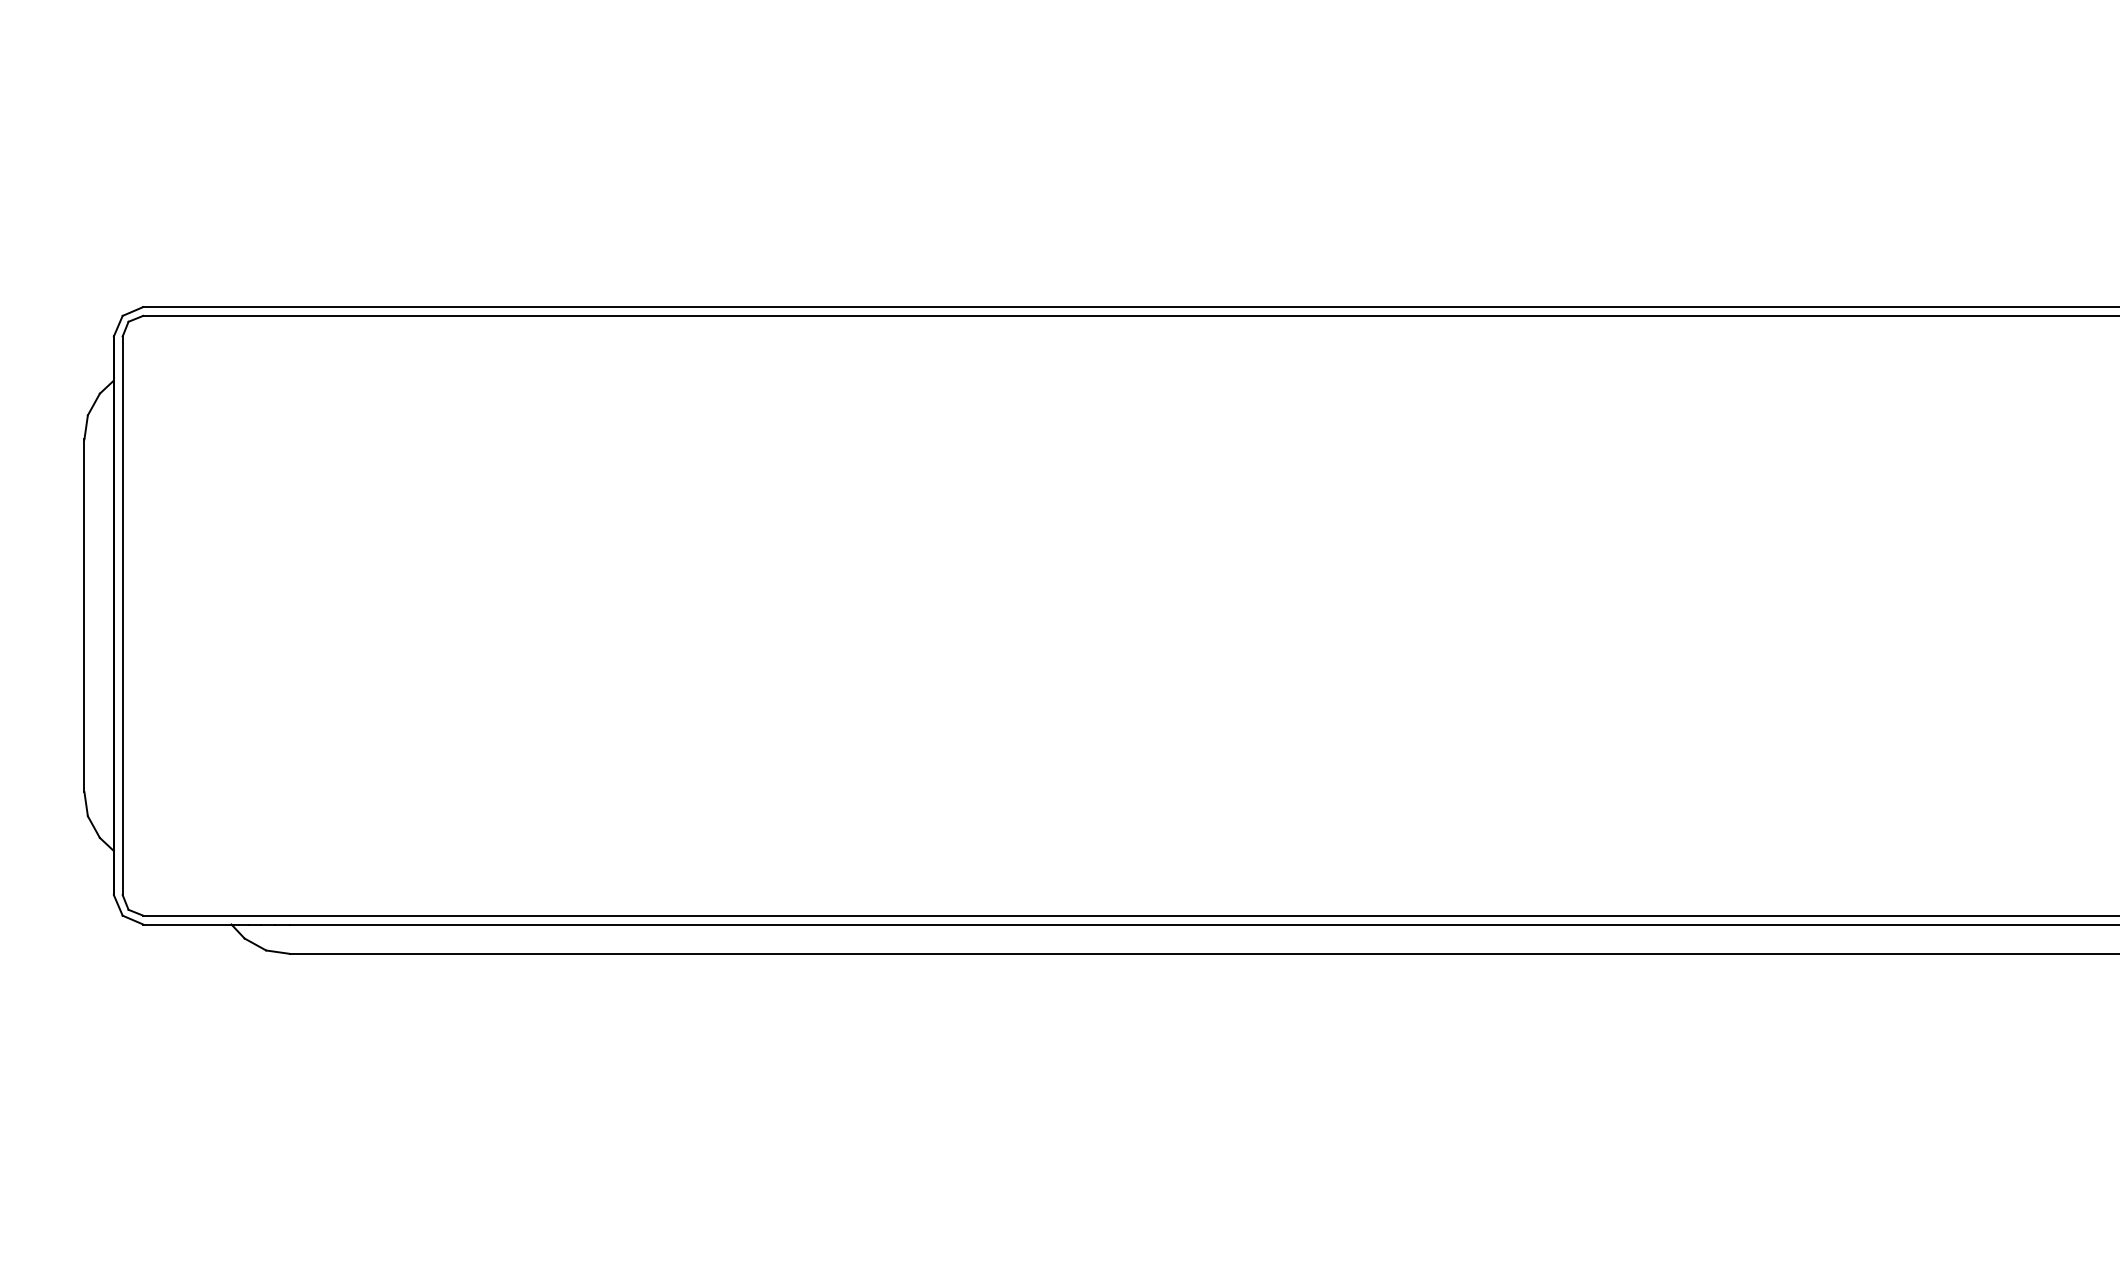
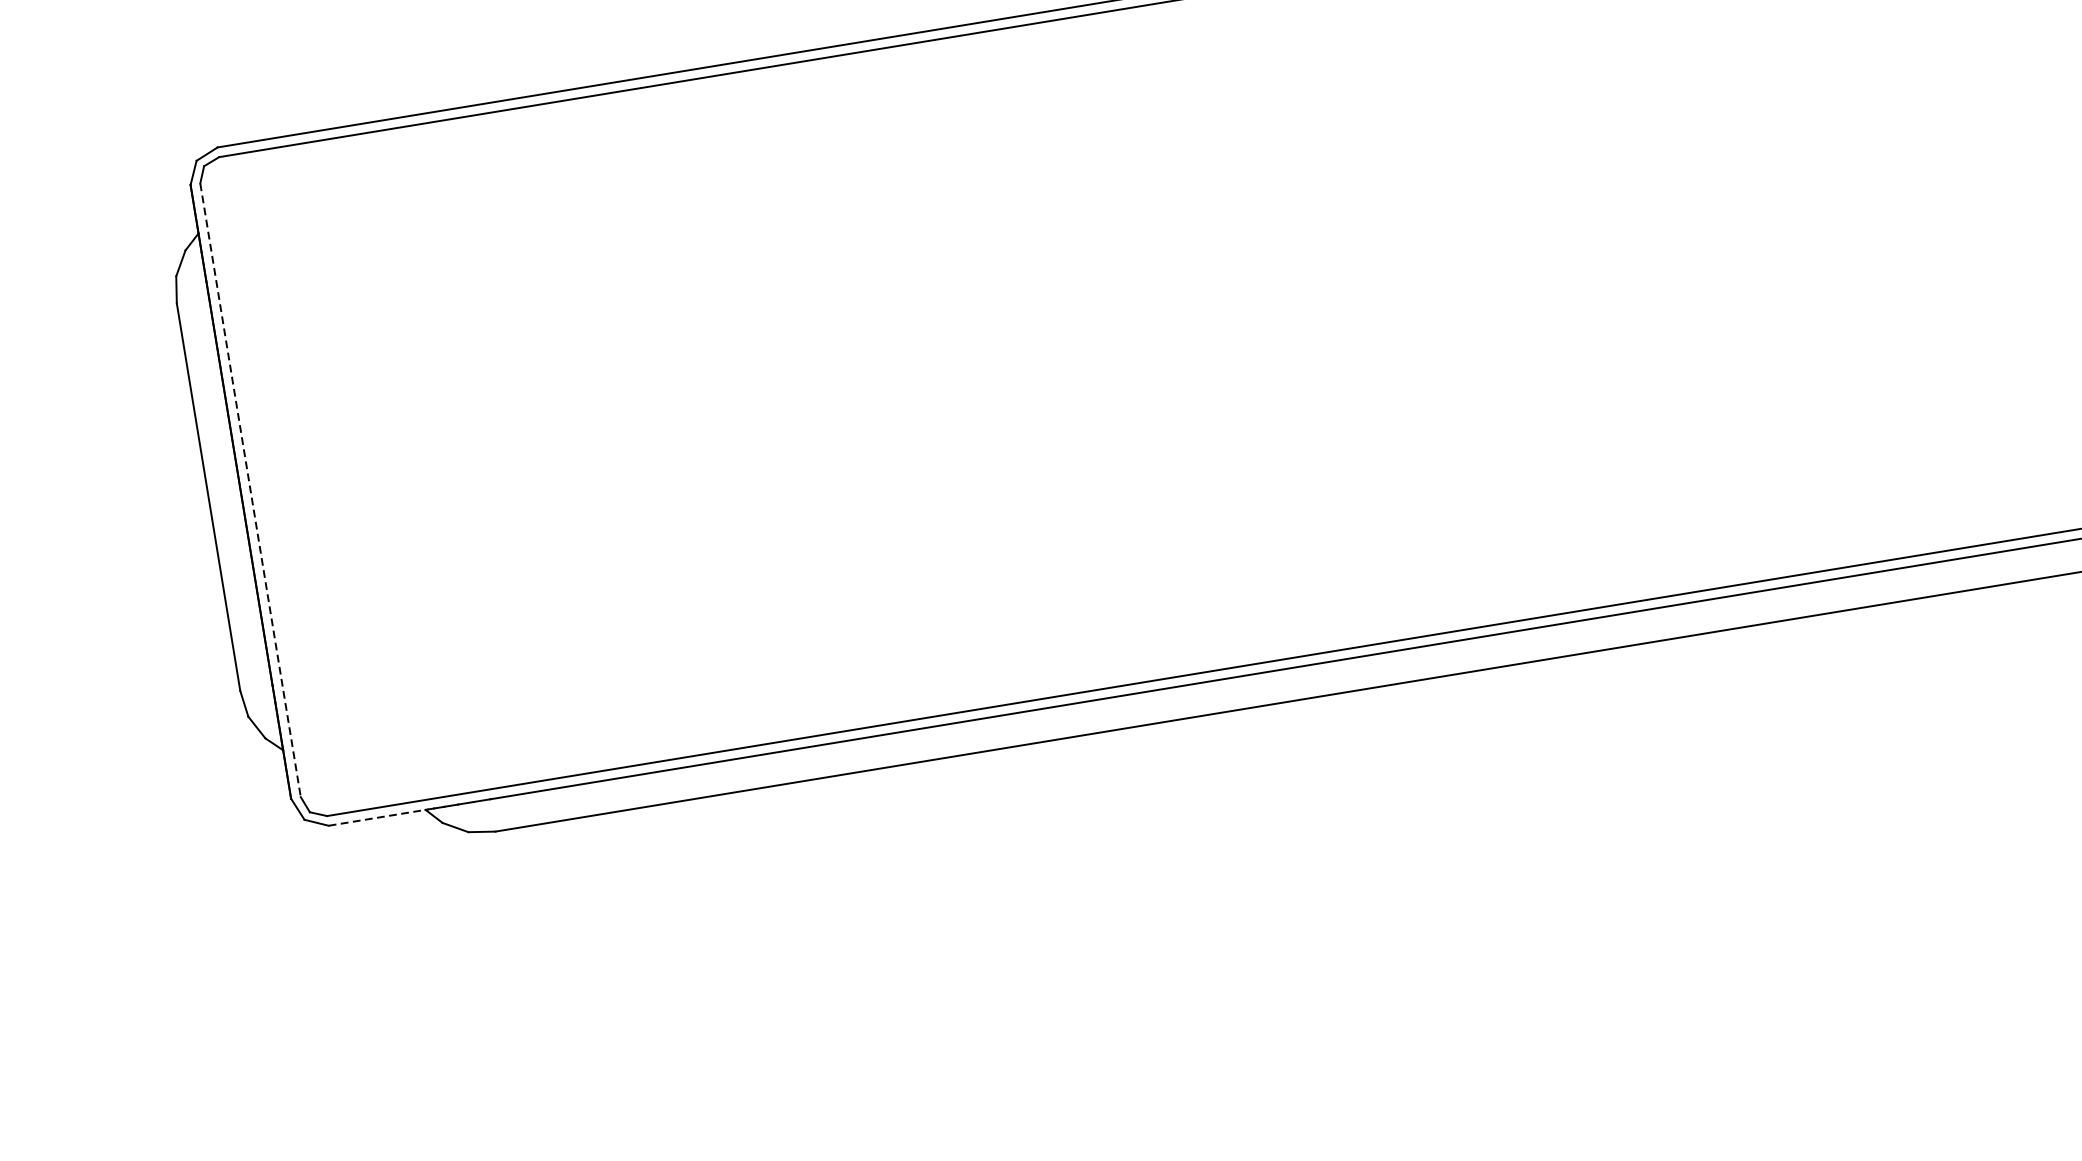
line: (122, 616) -> (250, 491), solid -> dashed
line: (187, 924) -> (377, 817), solid -> dashed

